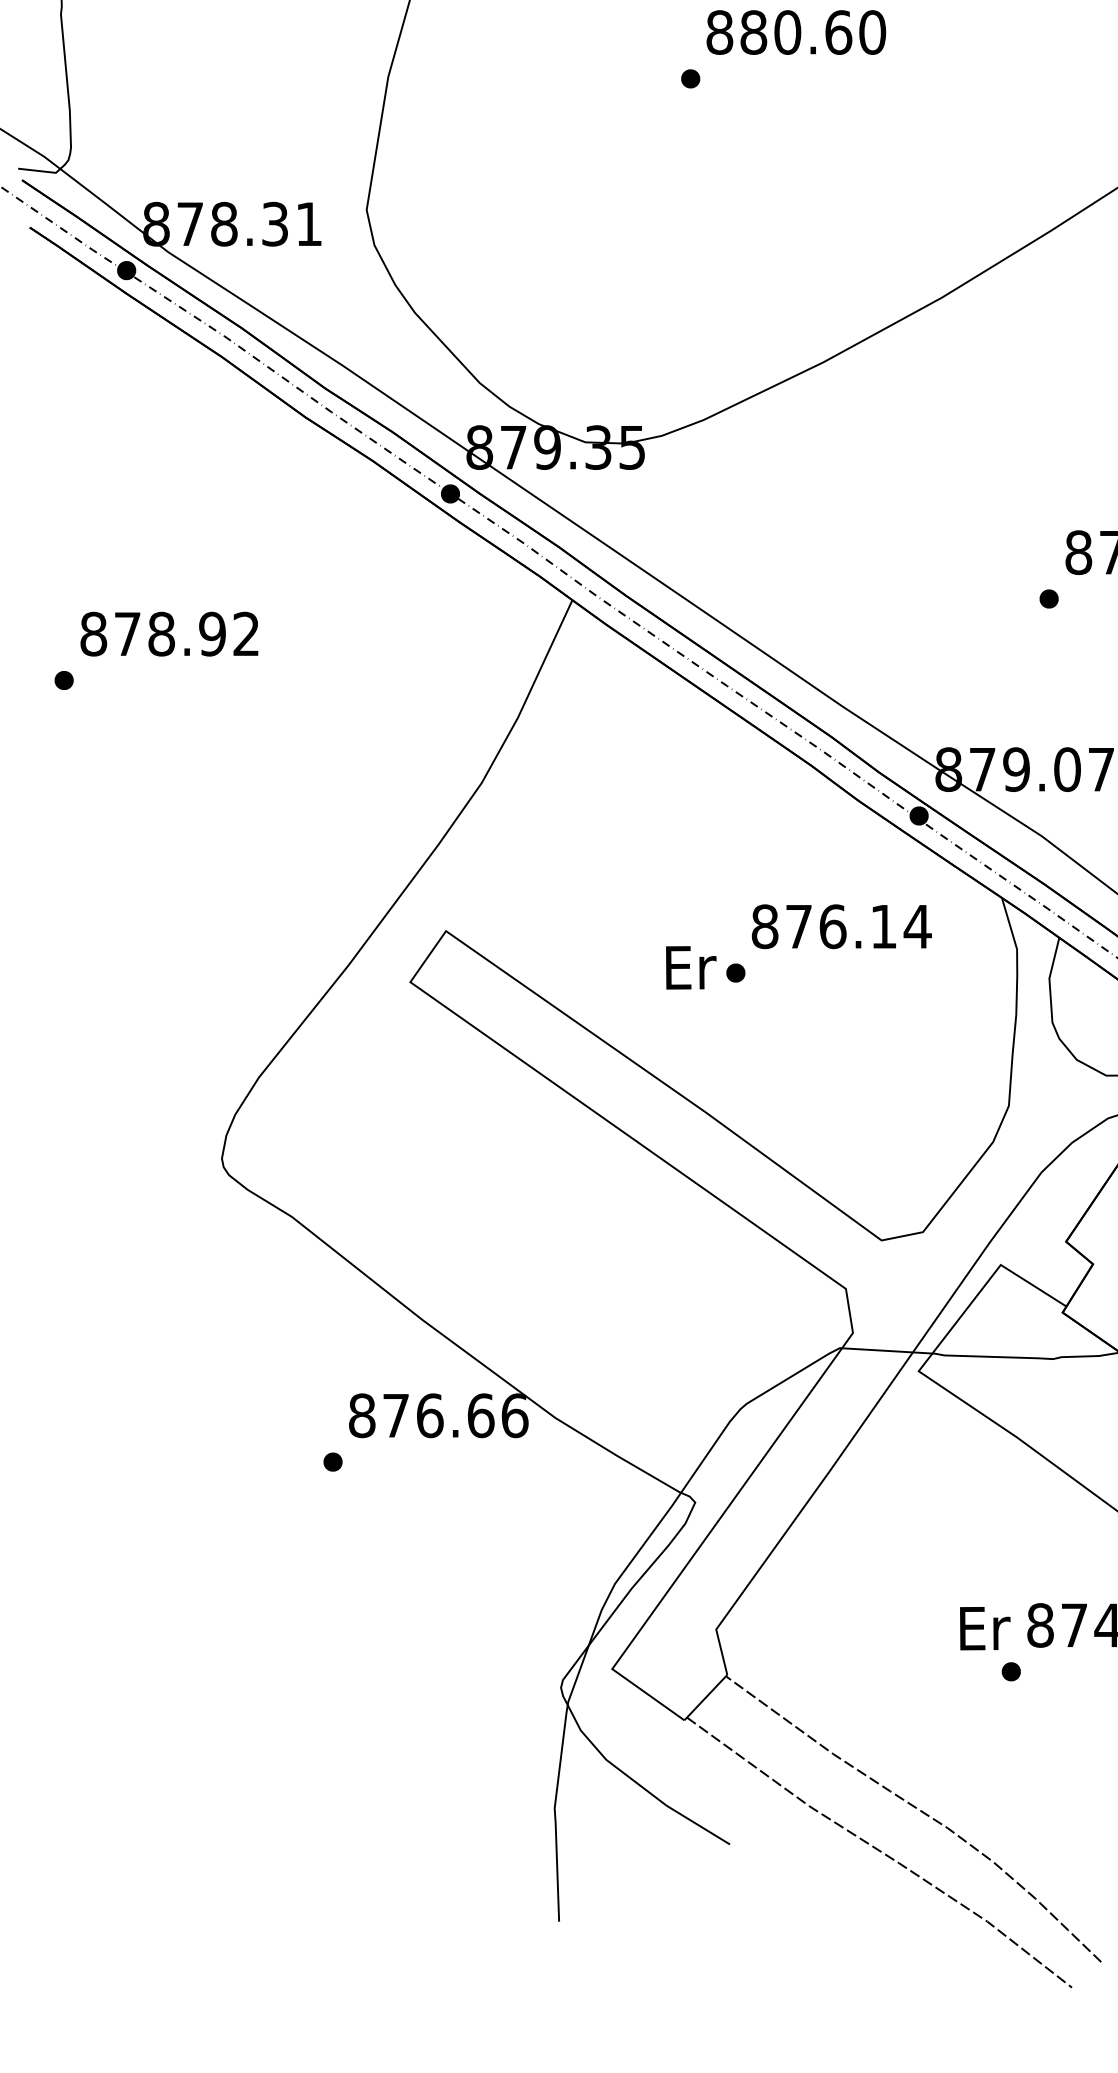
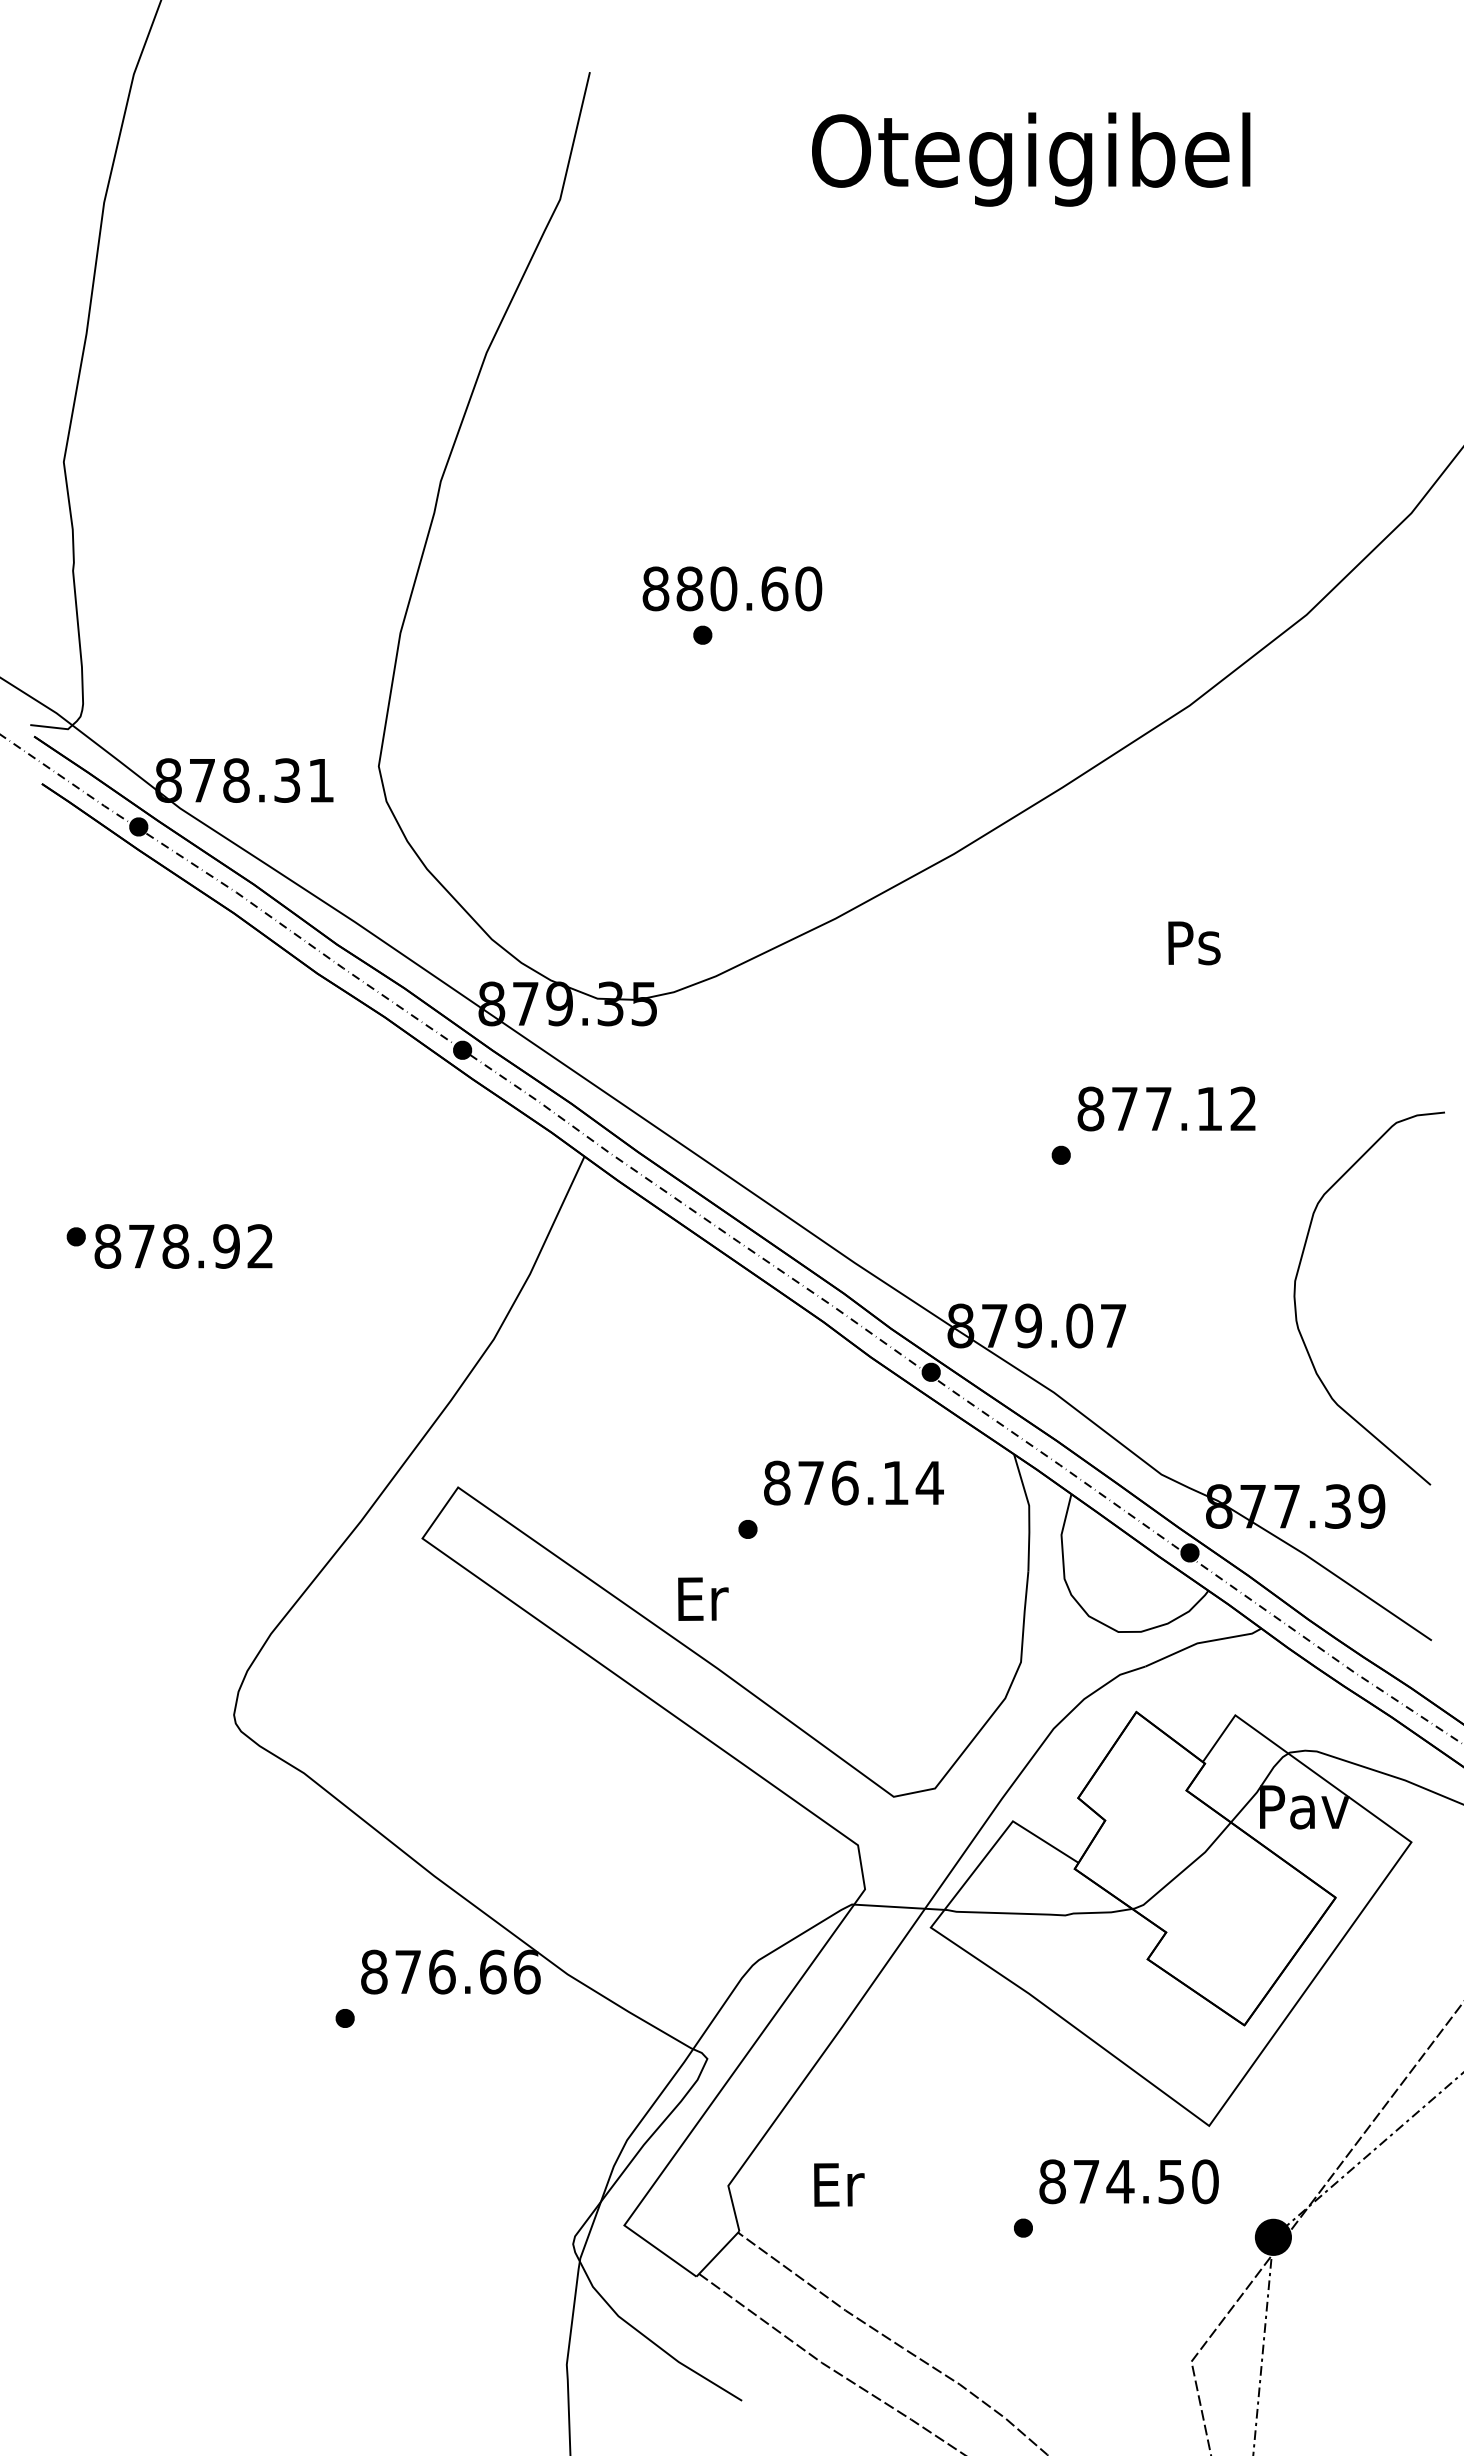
text: (796, 32) -> (732, 588), moved
text: (169, 634) -> (183, 1246), moved
text: (691, 967) -> (703, 1598), moved
text: (985, 1628) -> (839, 2184), moved

